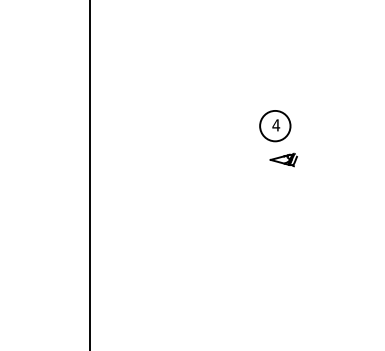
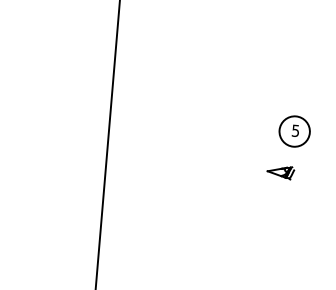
text: (276, 125) -> (295, 131), 4 -> 5
part: (283, 159) -> (280, 171), moved

